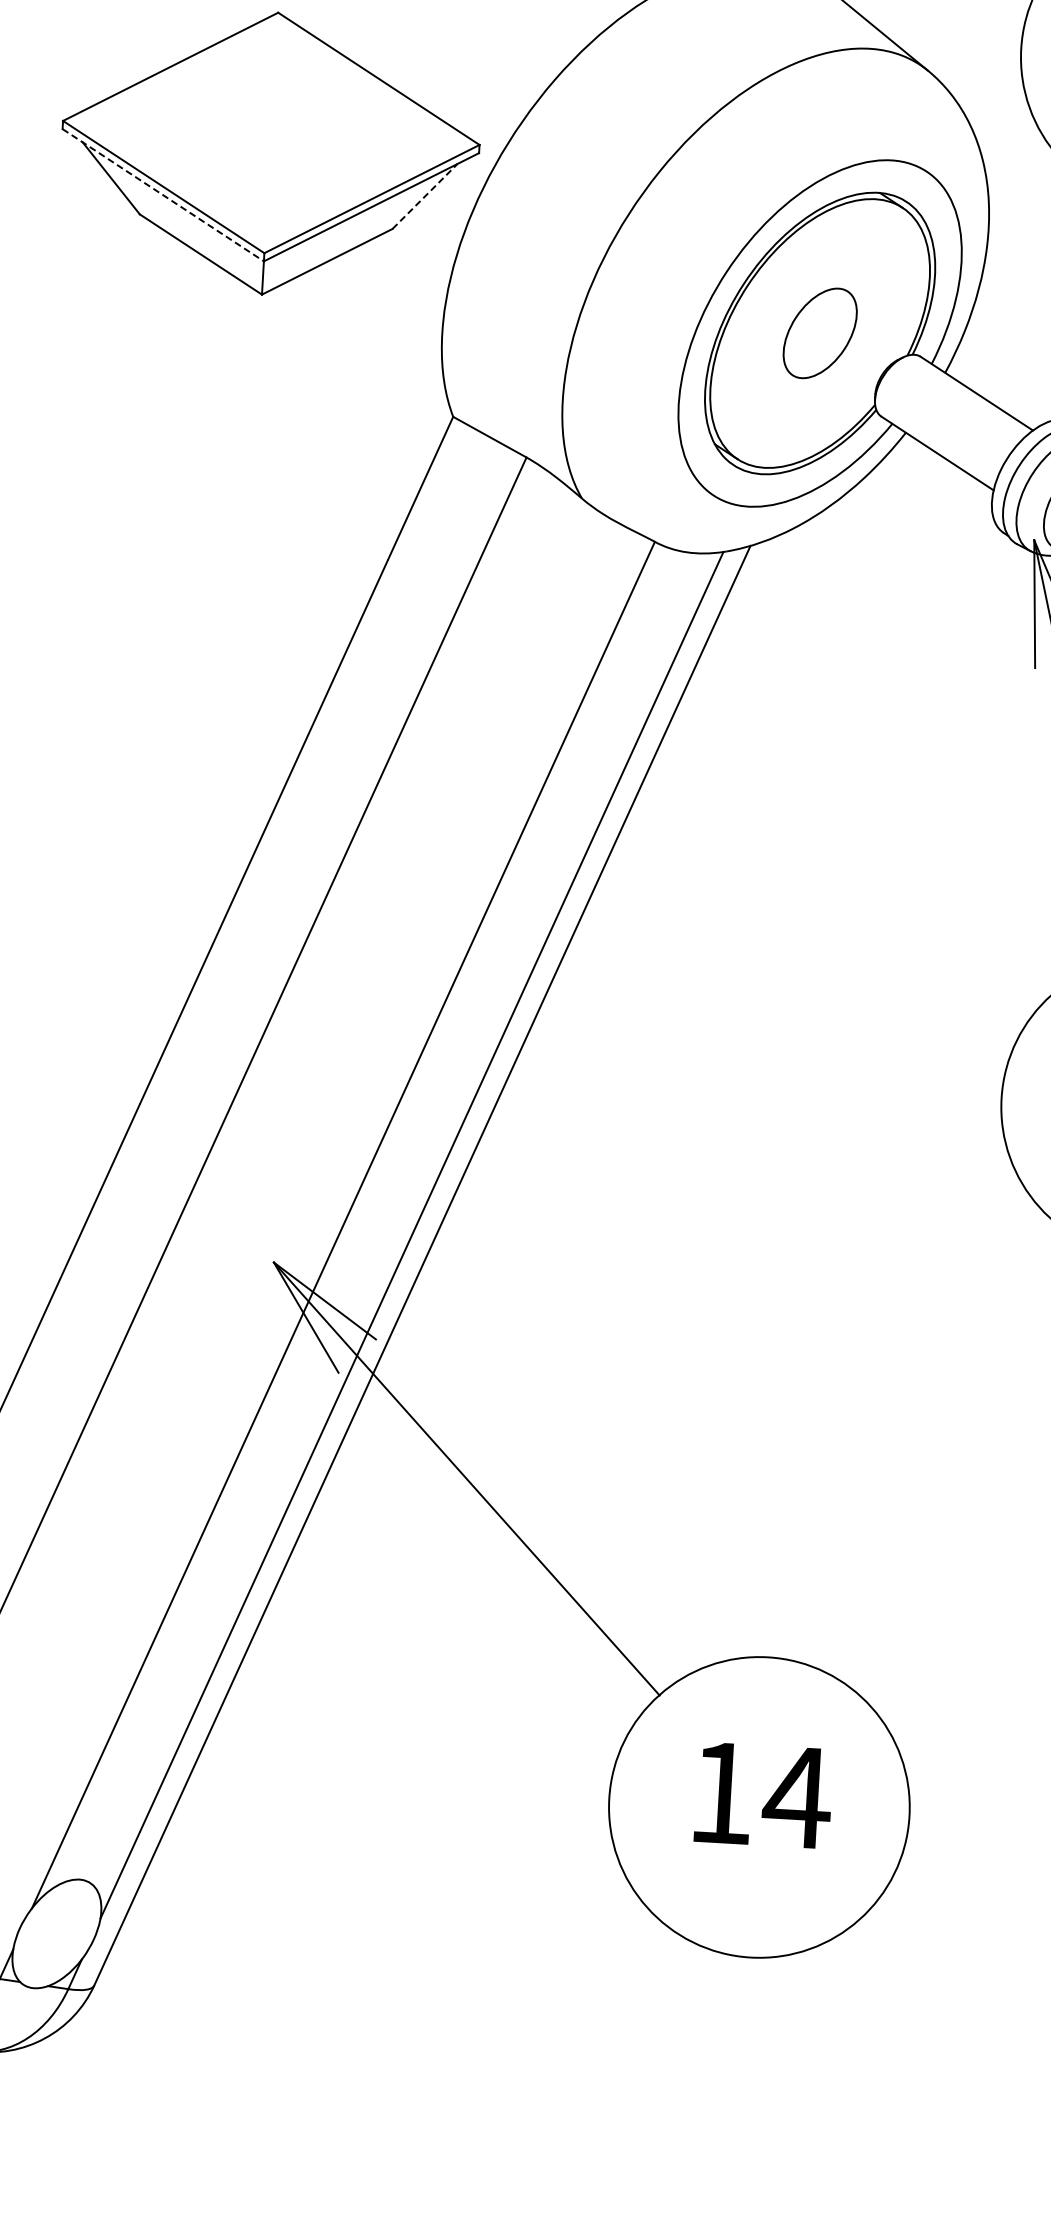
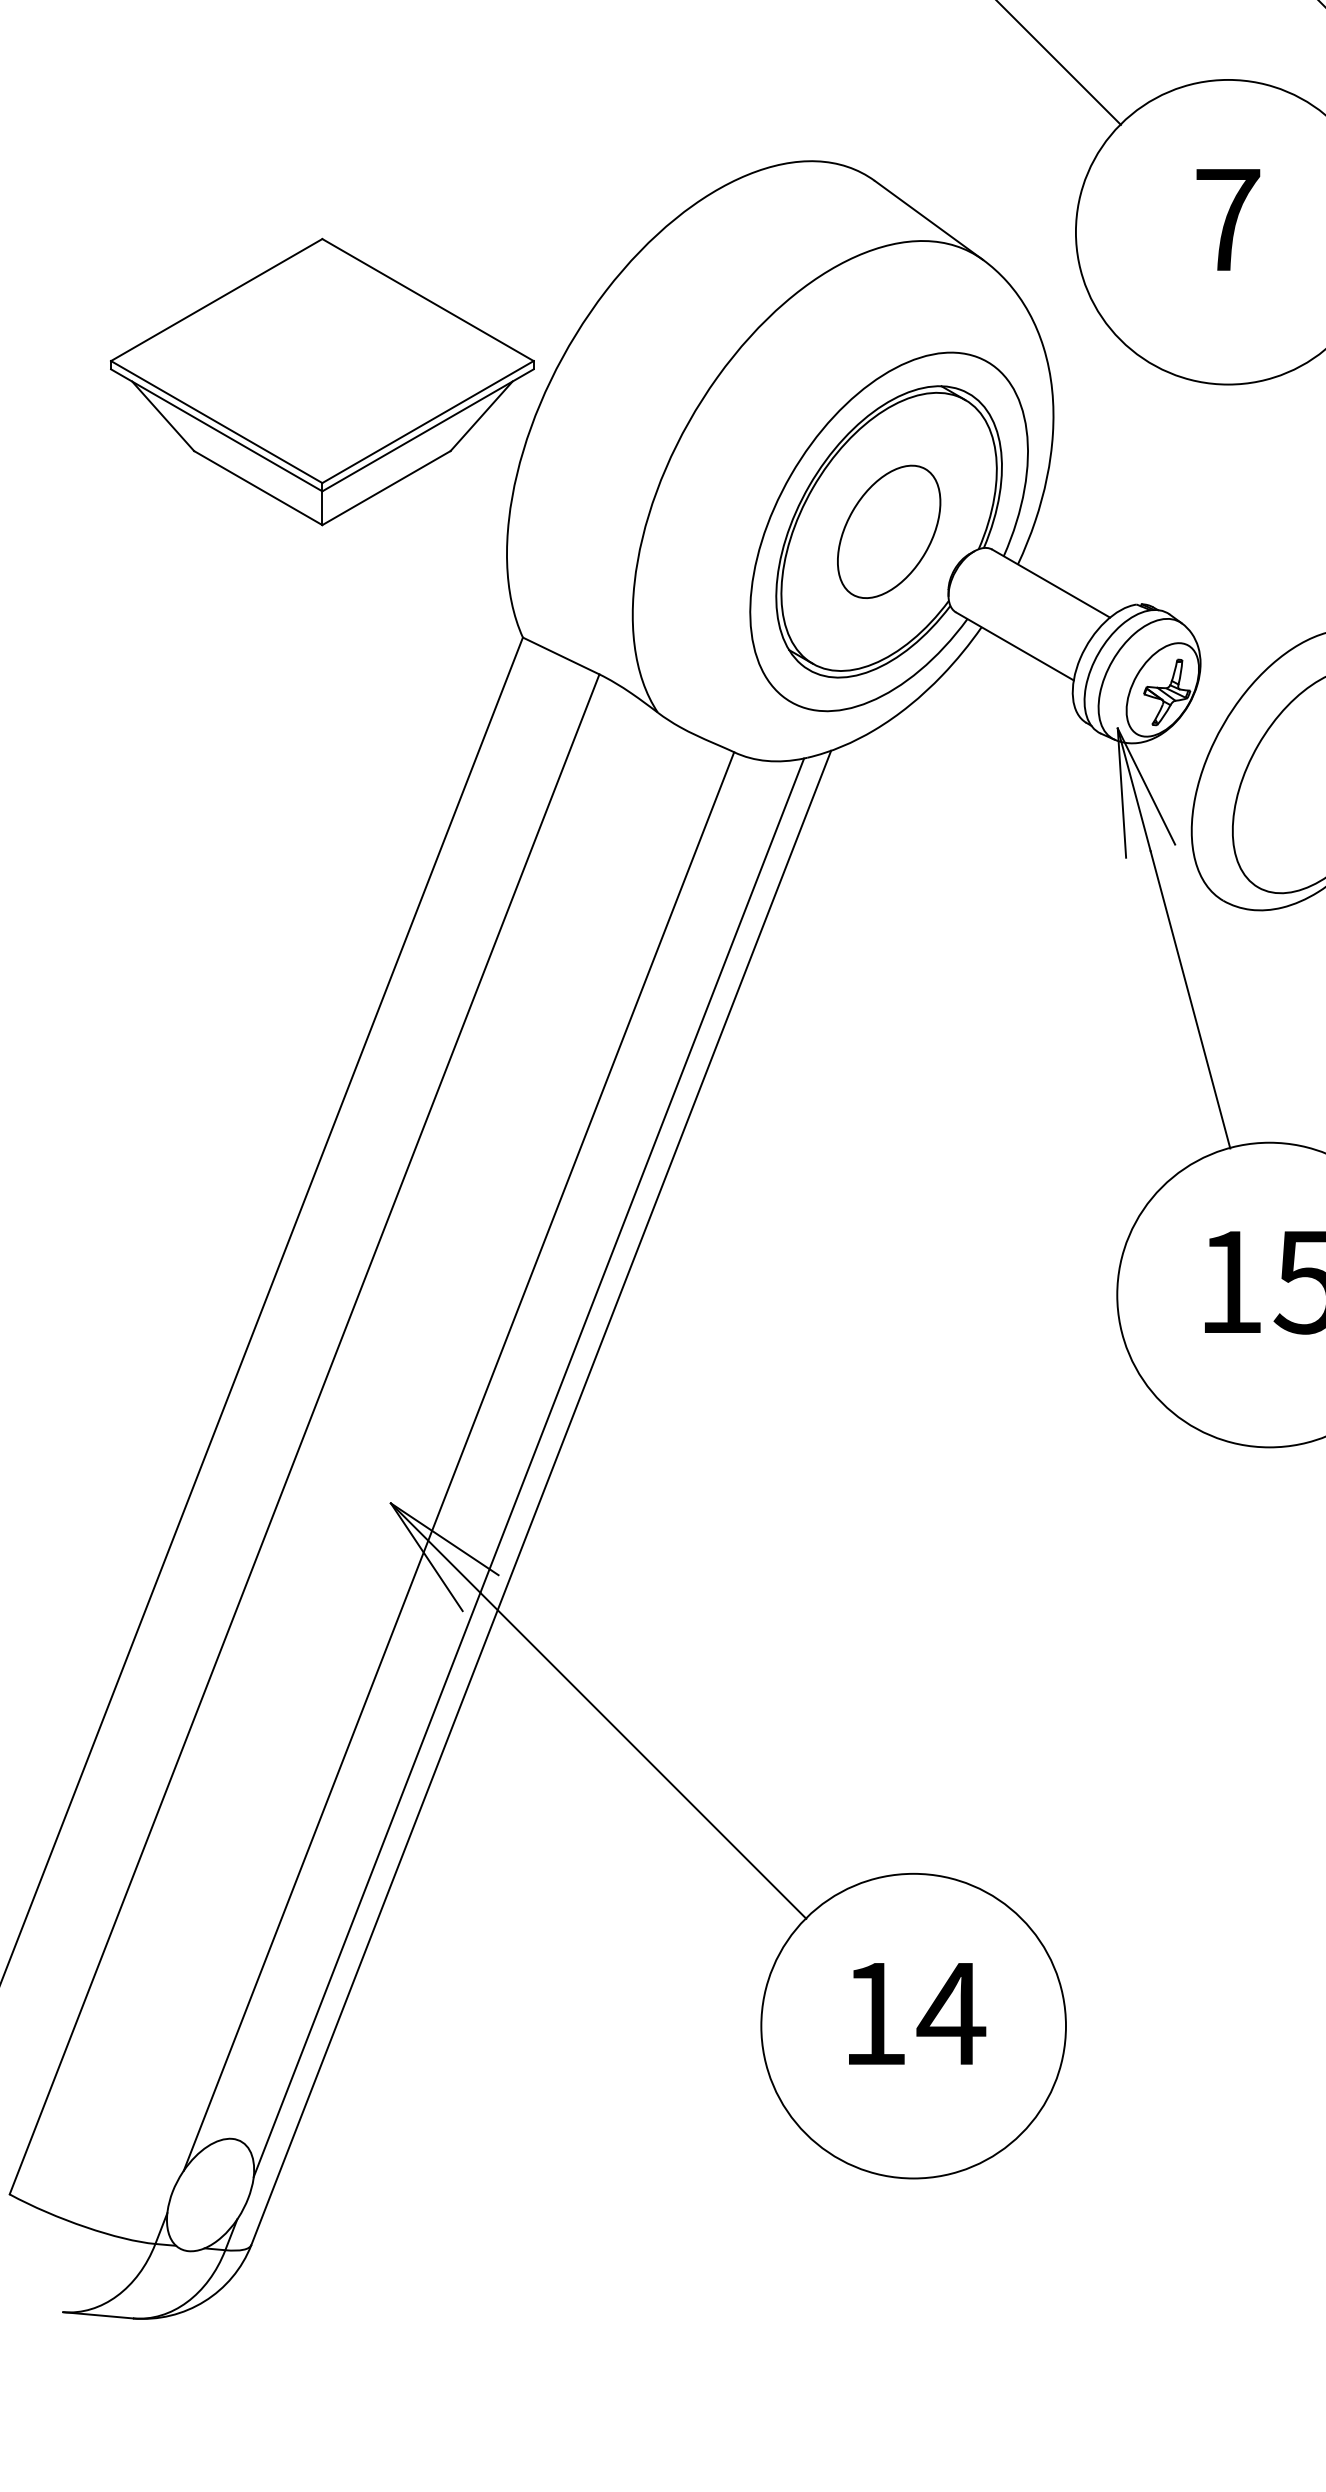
line: (164, 195) -> (217, 430), dashed -> solid
line: (424, 196) -> (481, 416), dashed -> solid
part: (820, 333) -> (889, 531), size x1.43

